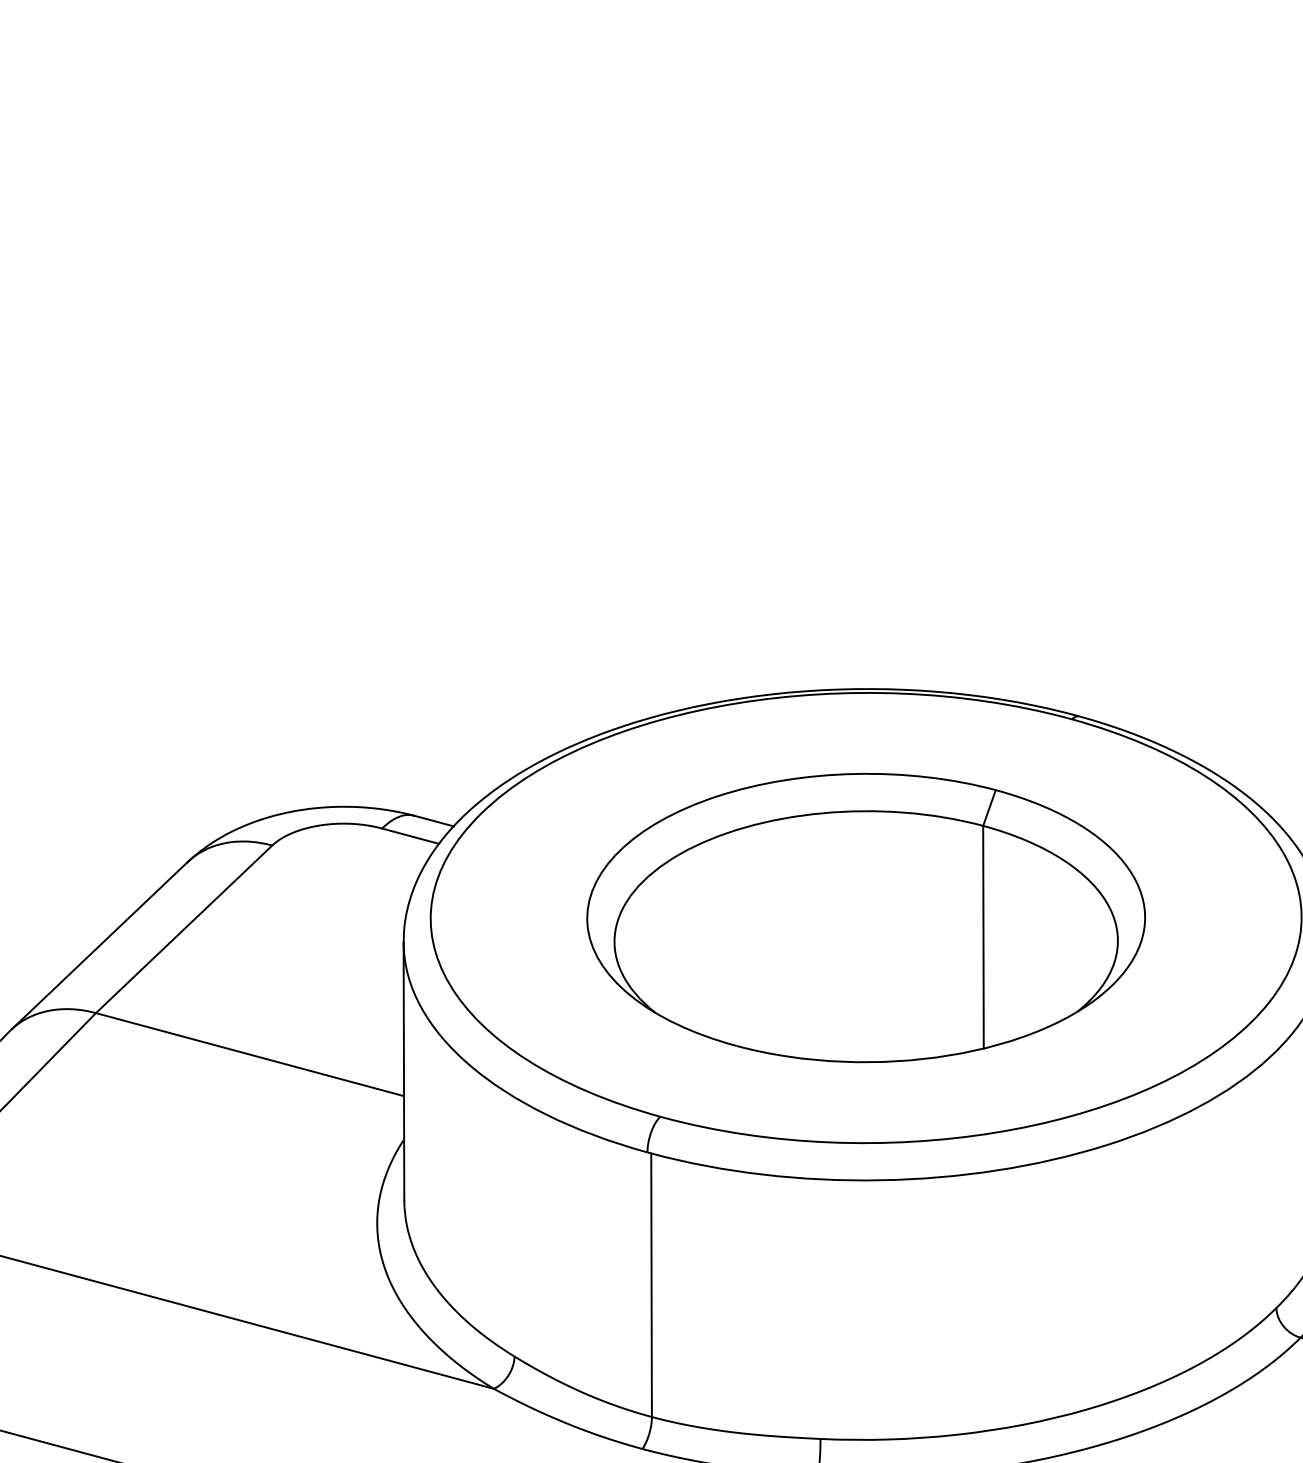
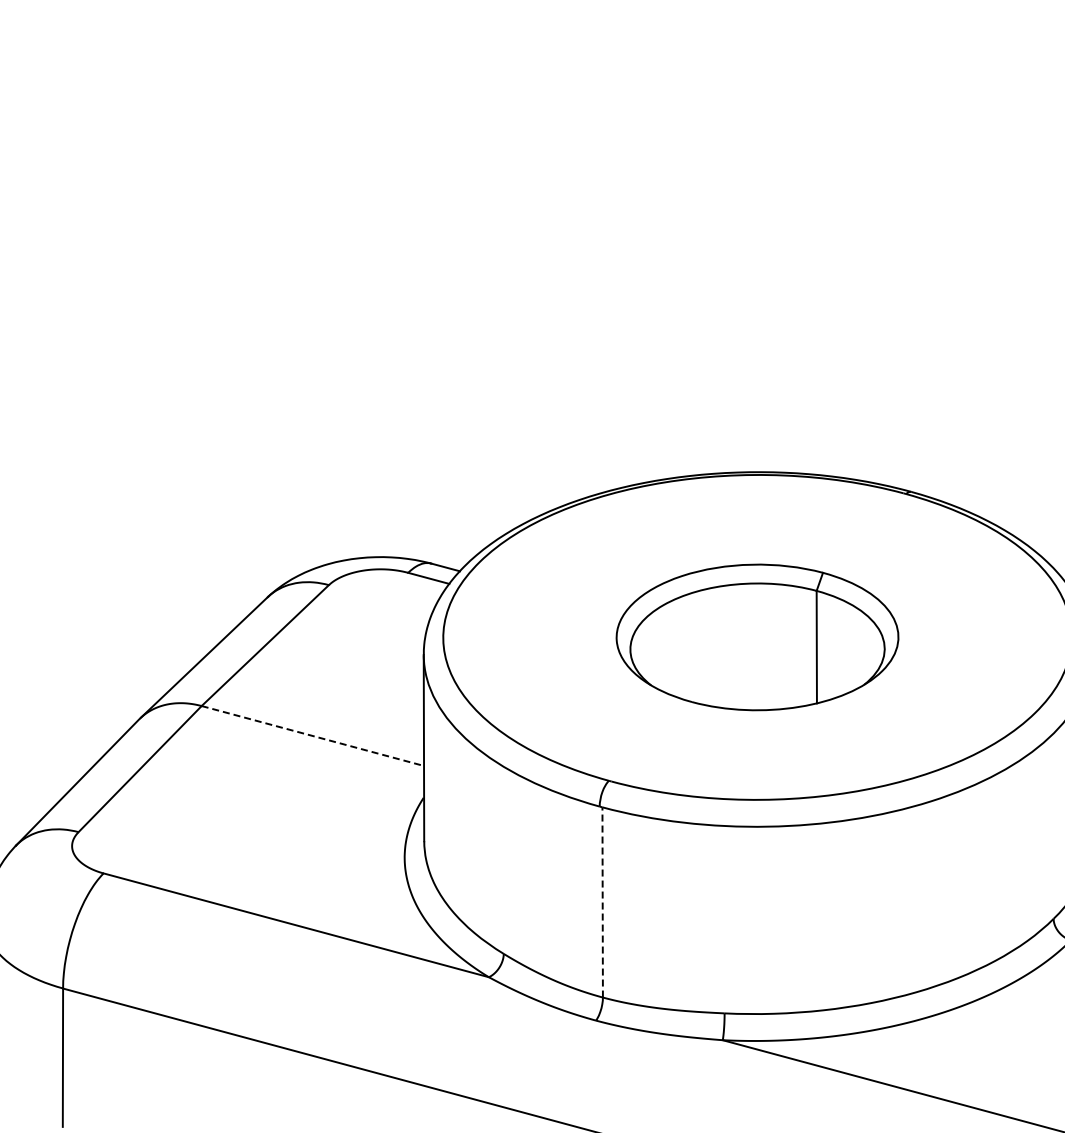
part: (866, 918) -> (757, 637), size x0.7
line: (250, 1055) -> (313, 736), solid -> dashed
line: (651, 1283) -> (602, 901), solid -> dashed

